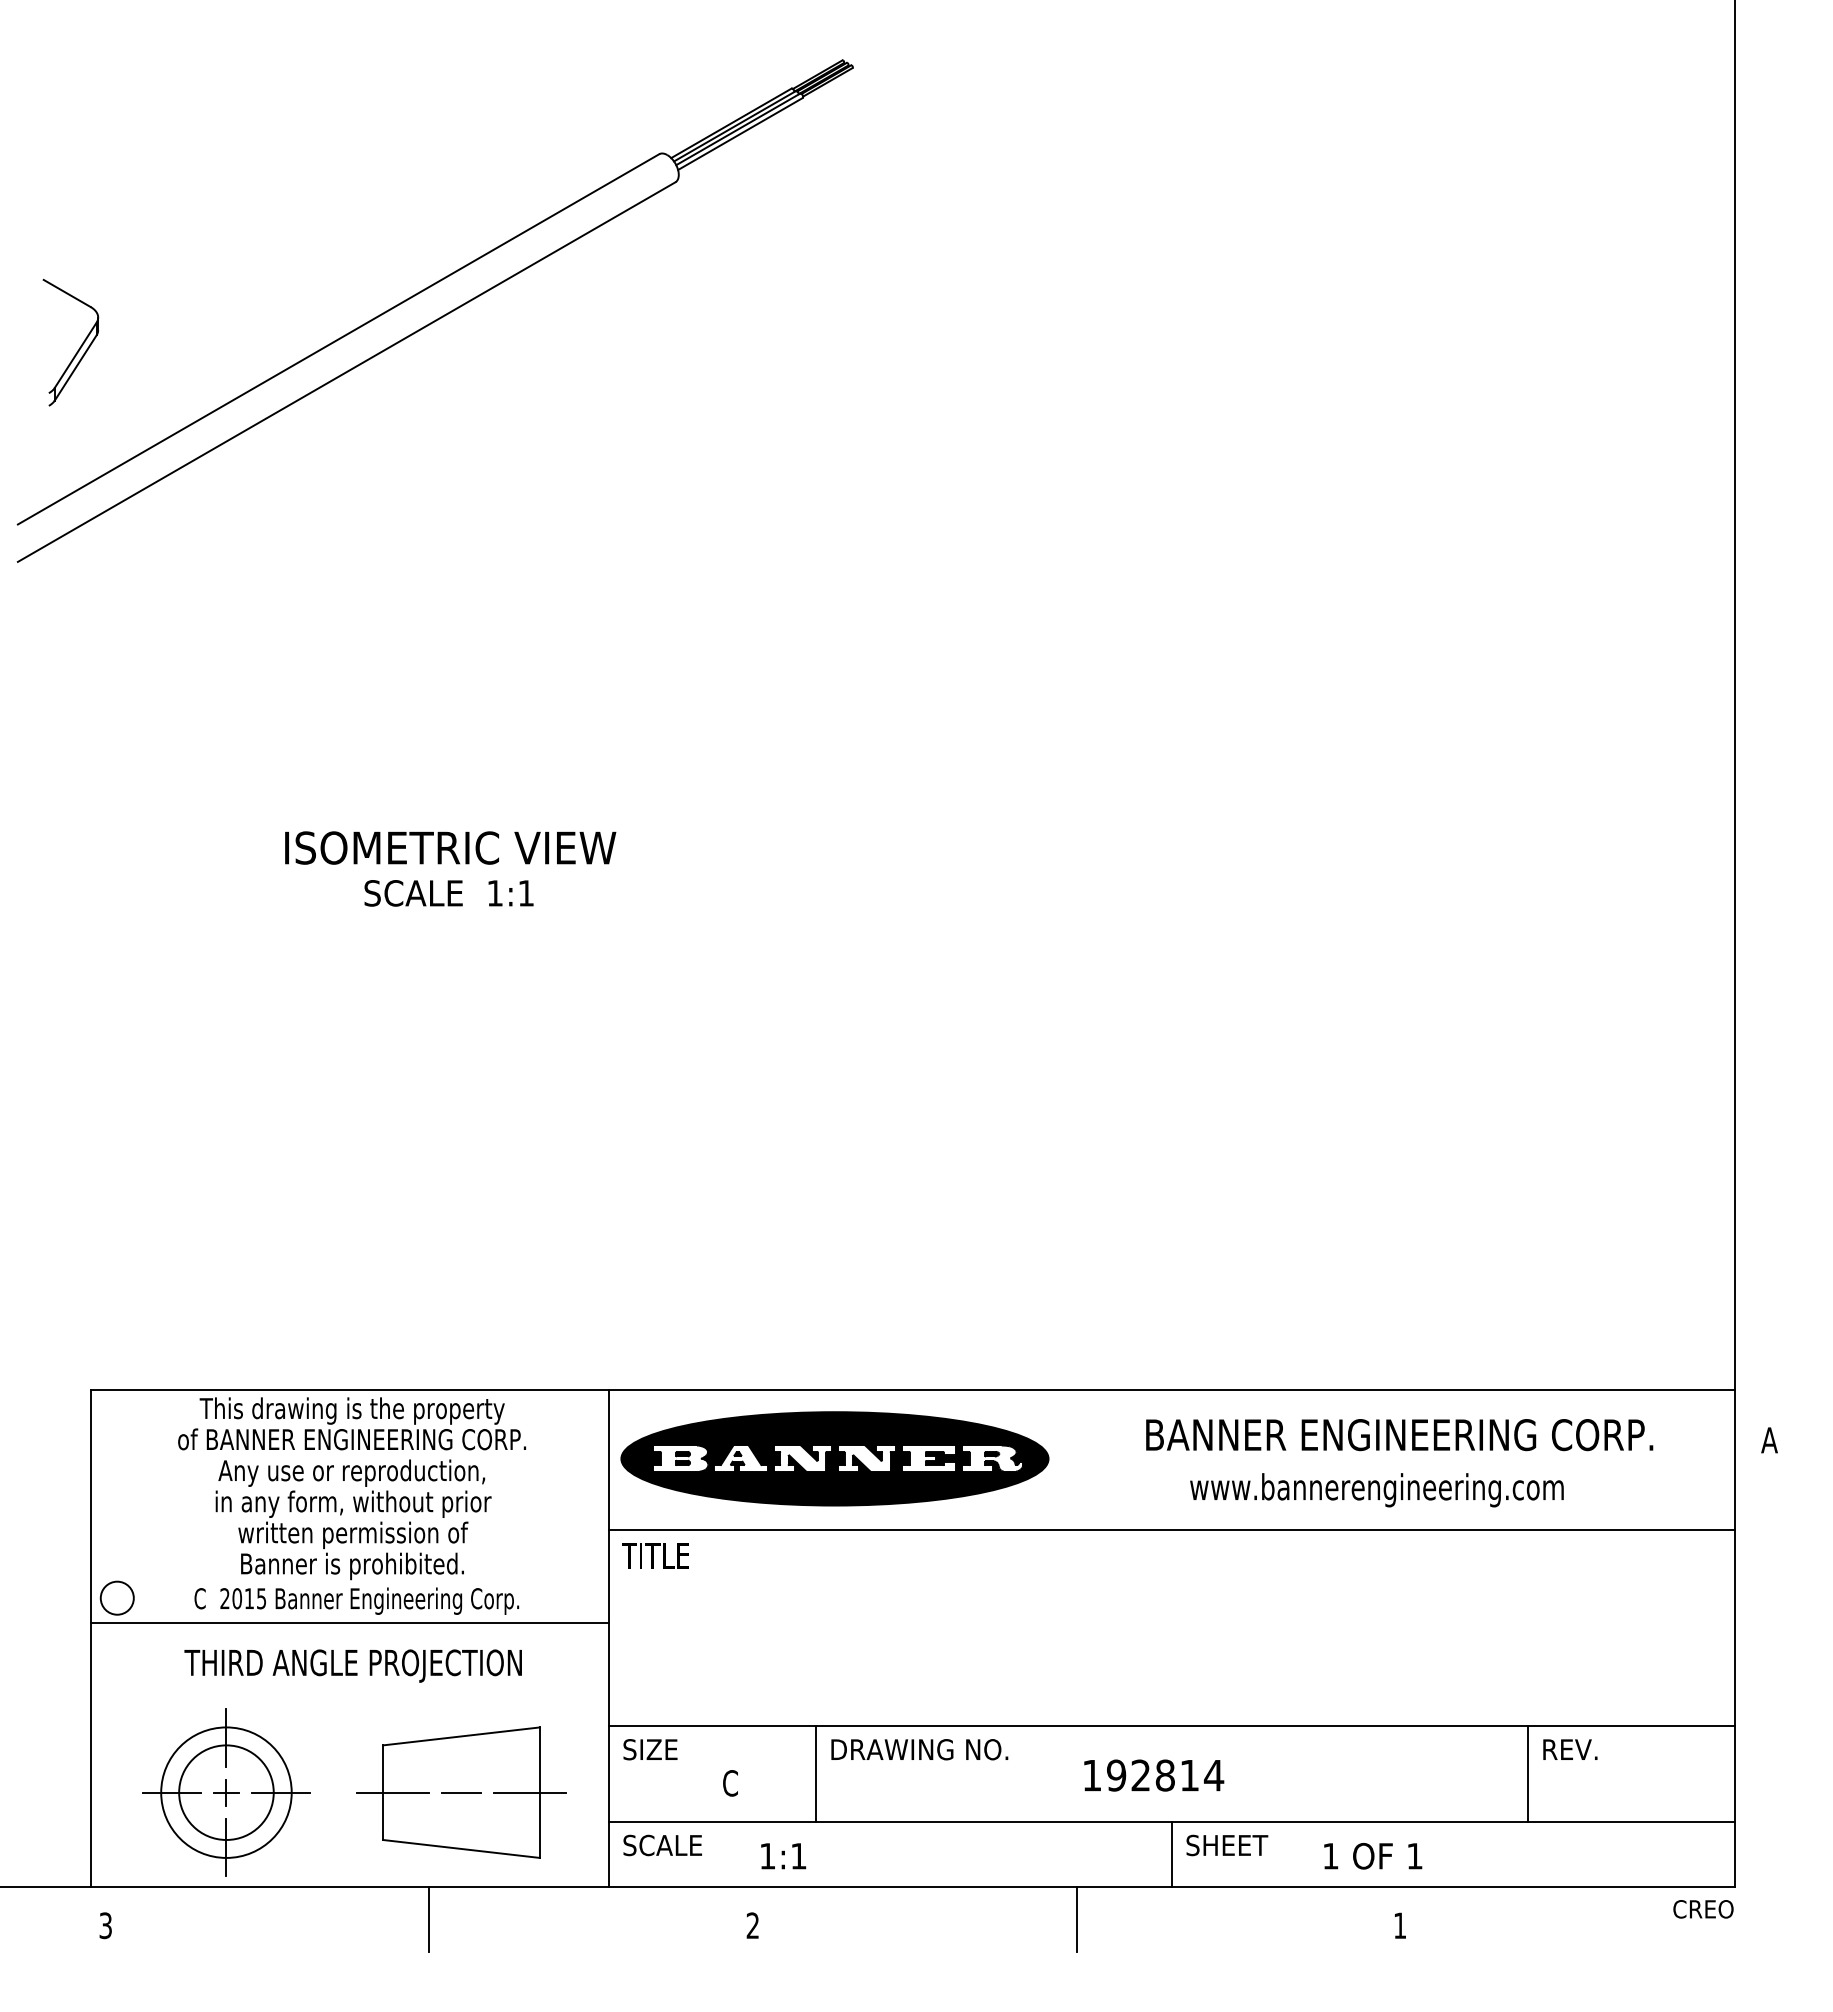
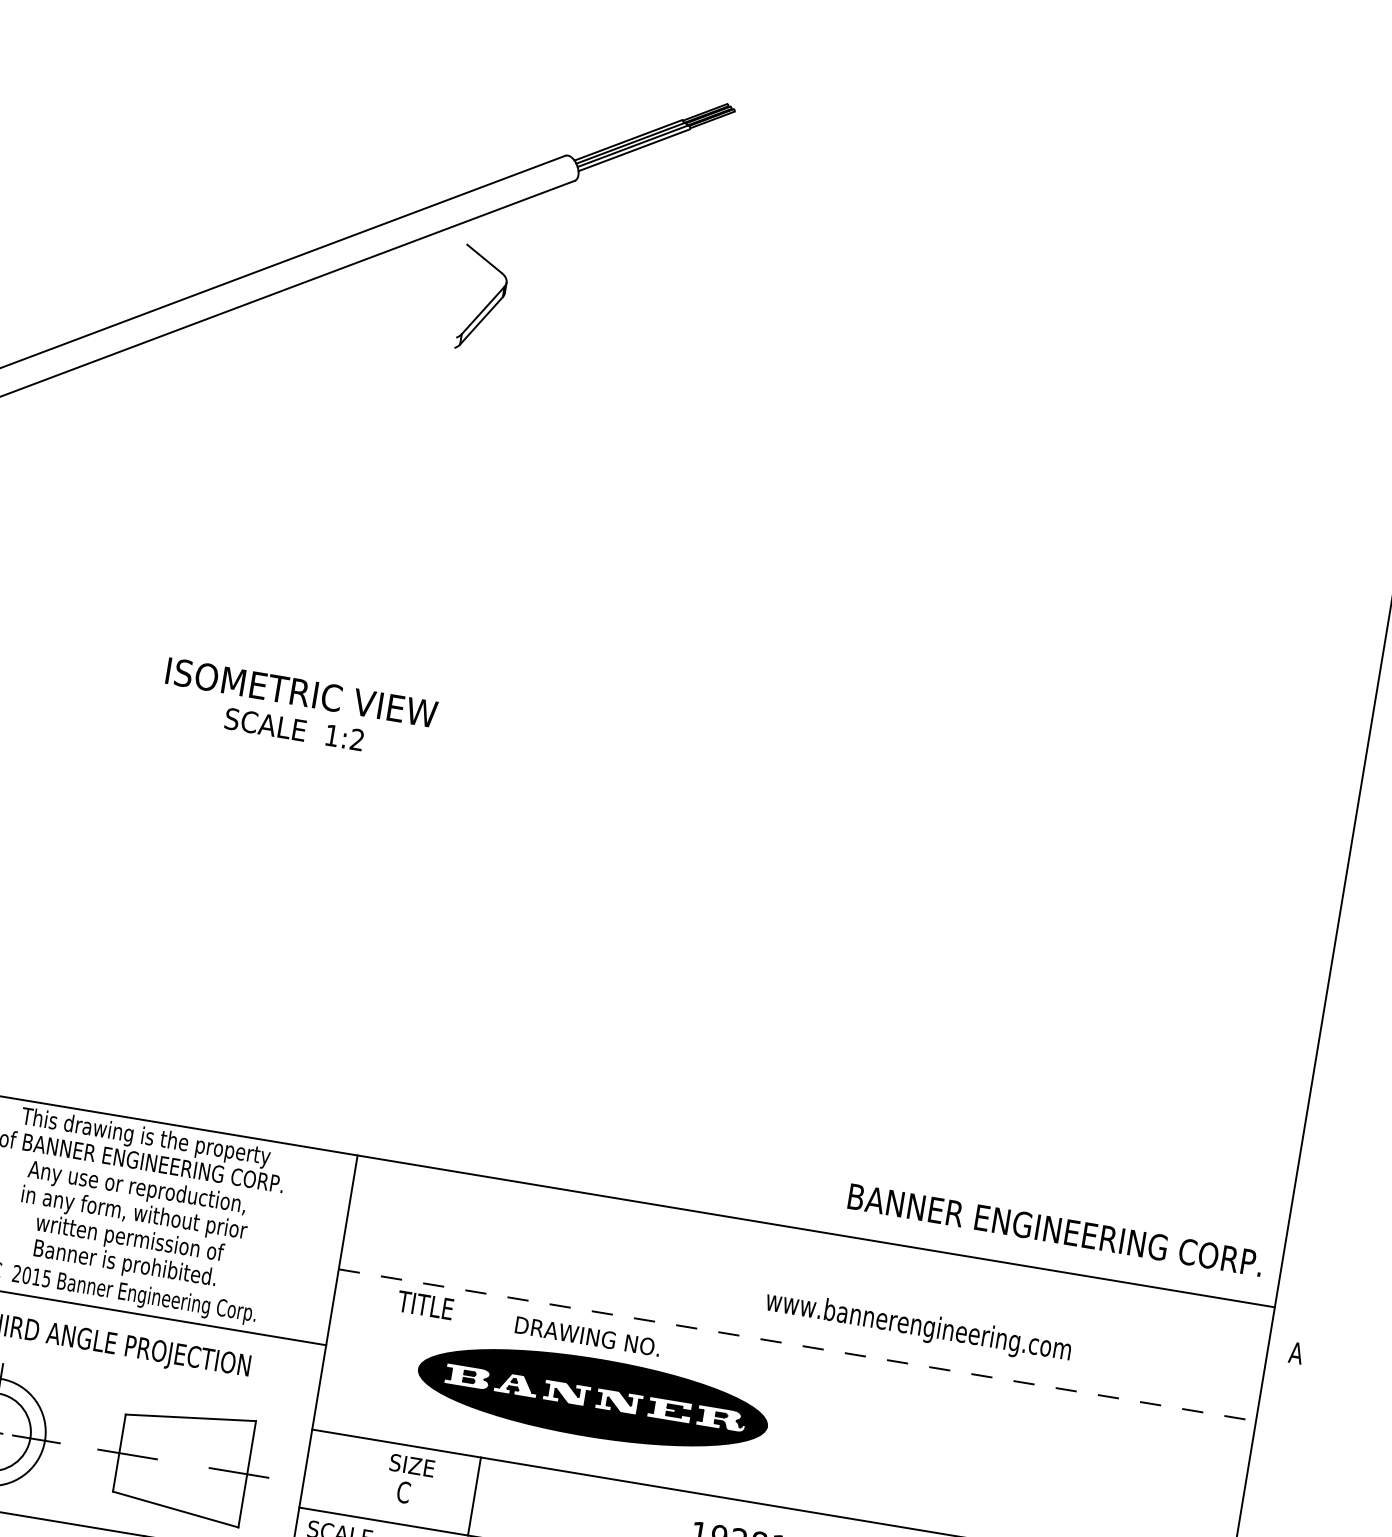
part: (79, 347) -> (487, 304), moved
text: (525, 893) -> (356, 739), 1:1 -> 1:2
text: (1399, 1435) -> (1055, 1230), moved
part: (834, 1458) -> (592, 1397), moved
text: (1376, 1490) -> (918, 1327), moved
line: (1172, 1529) -> (797, 1345), solid -> dashed
text: (655, 1555) -> (425, 1305), moved
text: (650, 1749) -> (412, 1465), moved
text: (919, 1749) -> (587, 1336), moved
line: (461, 1792) -> (183, 1463), removed

